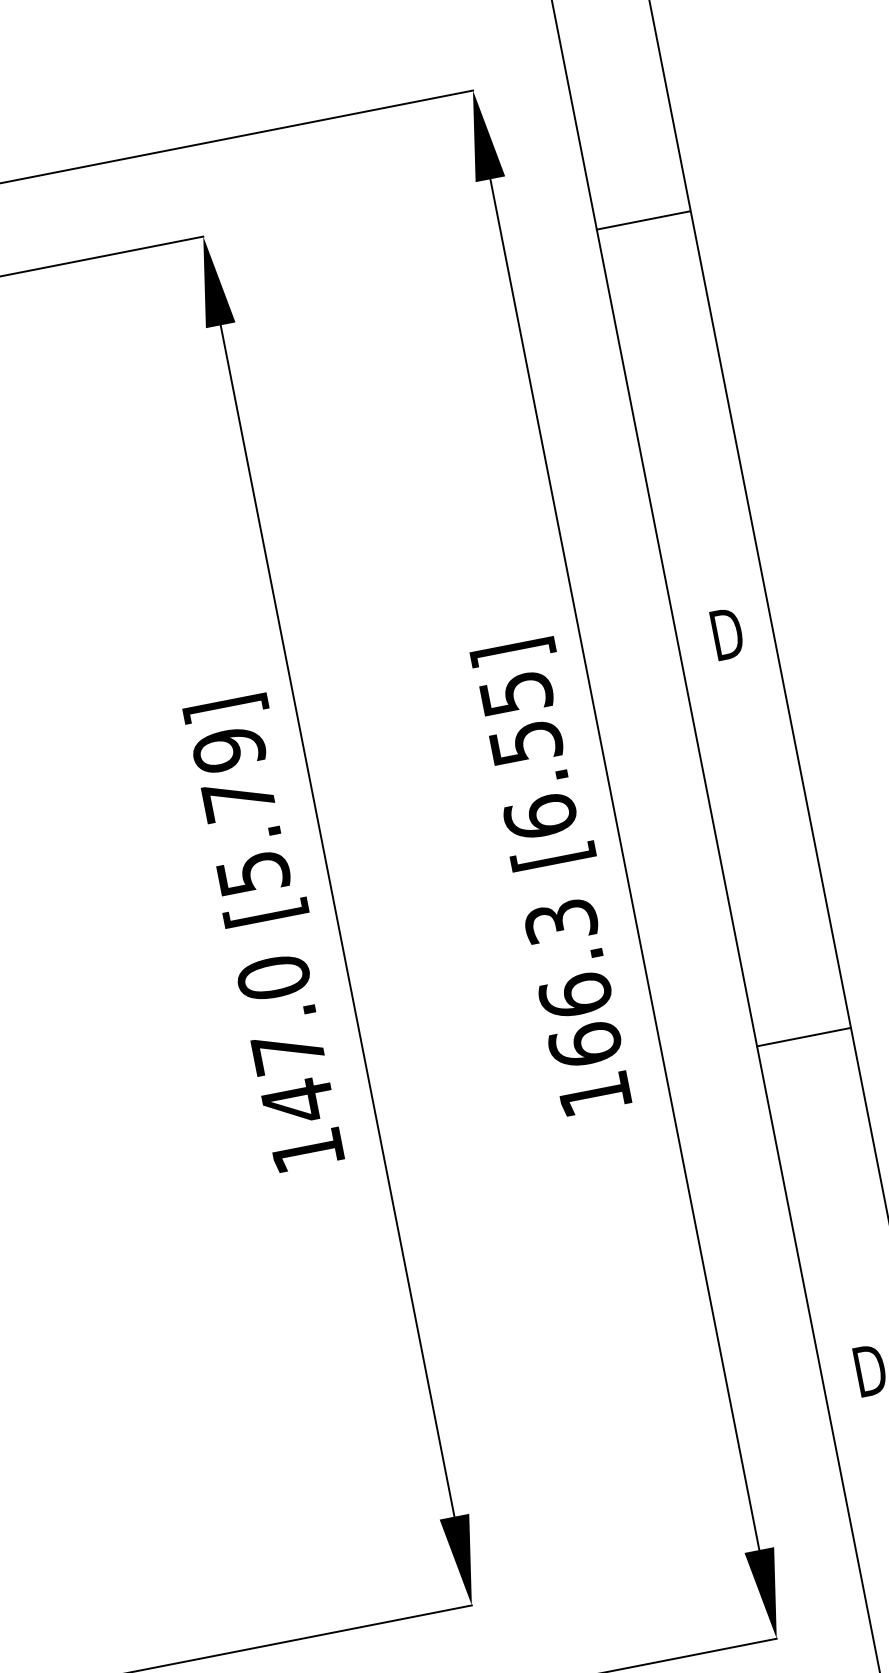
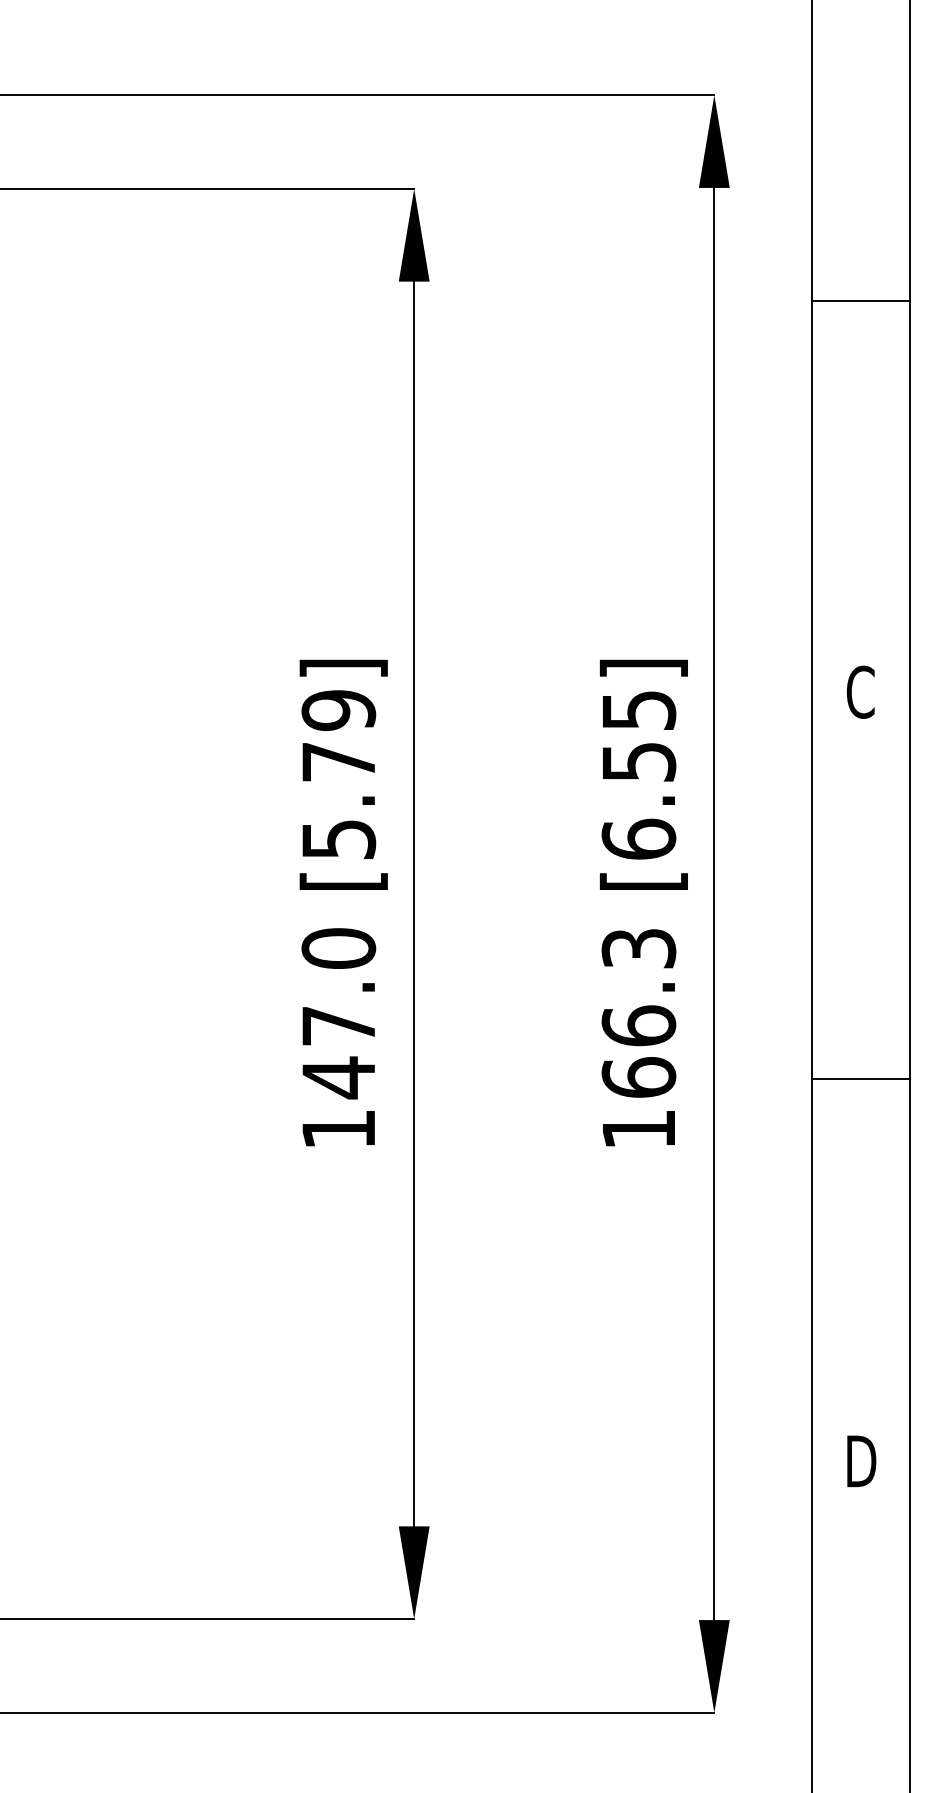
line: (642, 220) -> (859, 300), moved
text: (725, 633) -> (861, 691), D -> C
line: (802, 1036) -> (859, 1078), moved

